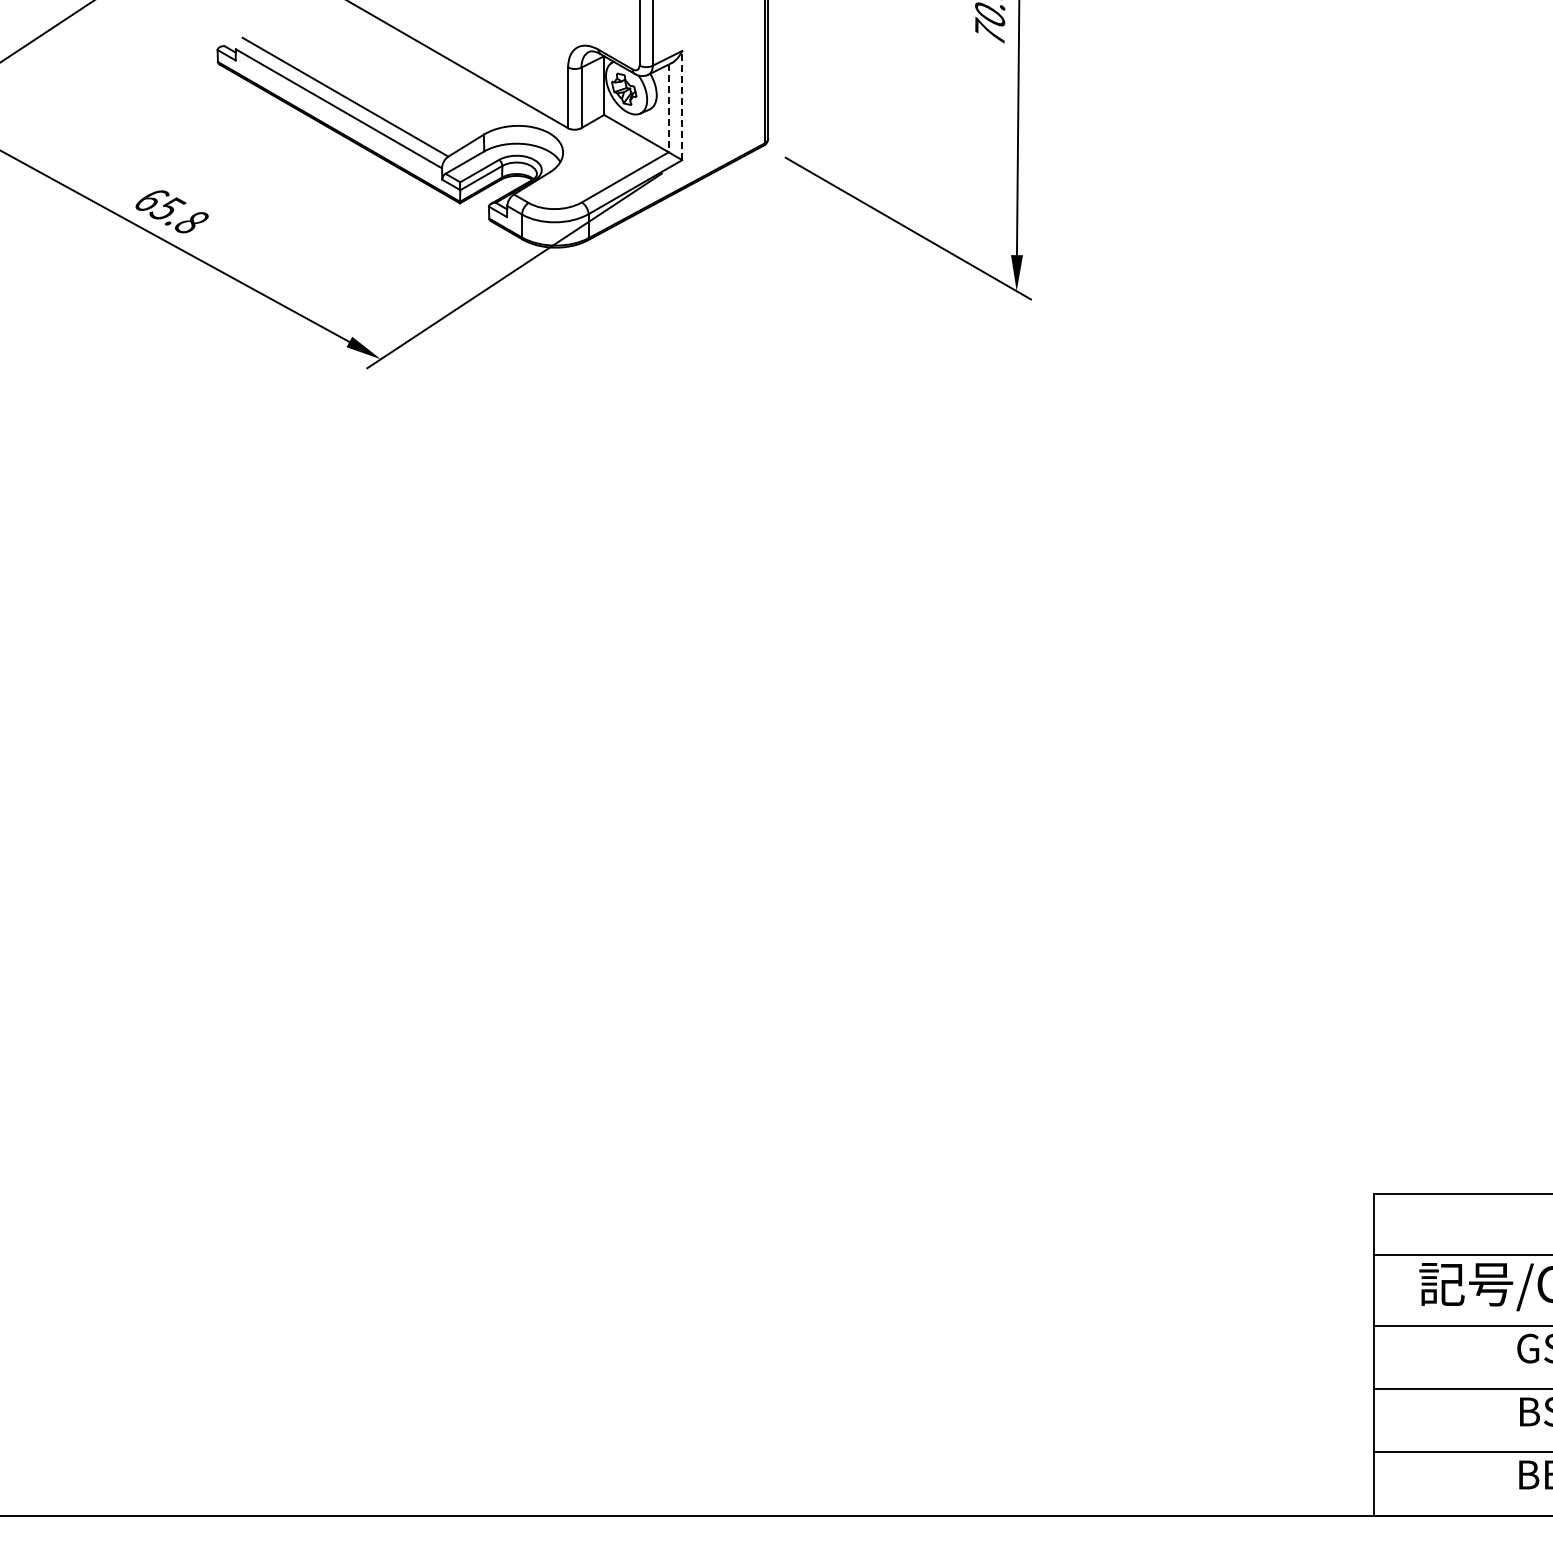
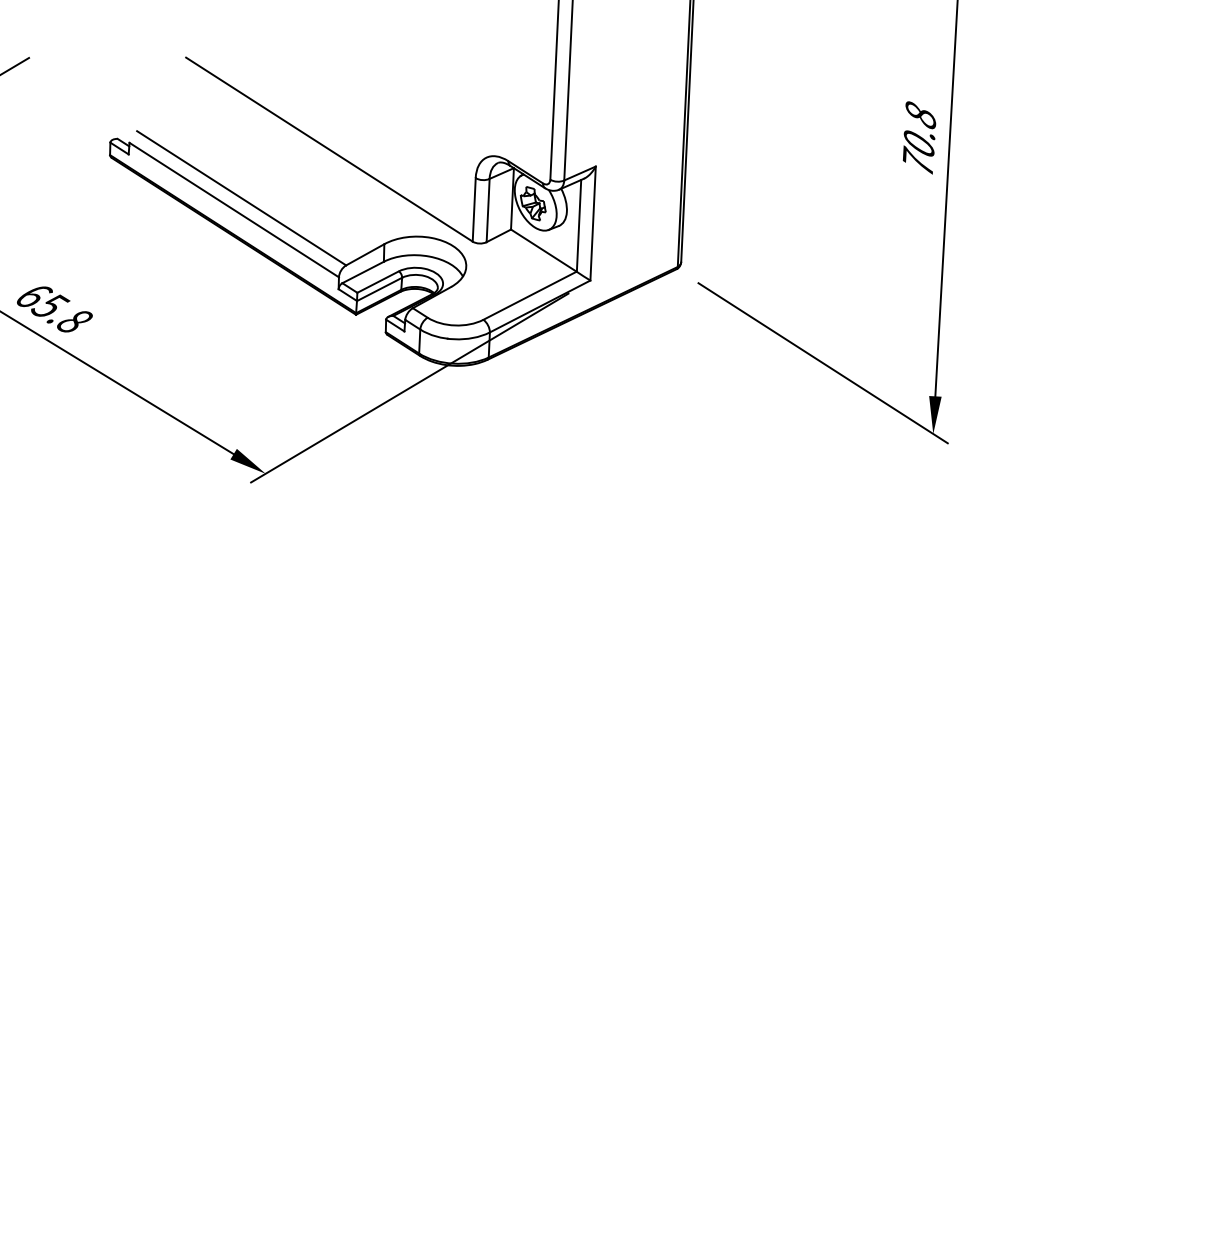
line: (682, 105) -> (593, 223), dashed -> solid
line: (669, 108) -> (579, 226), dashed -> solid

